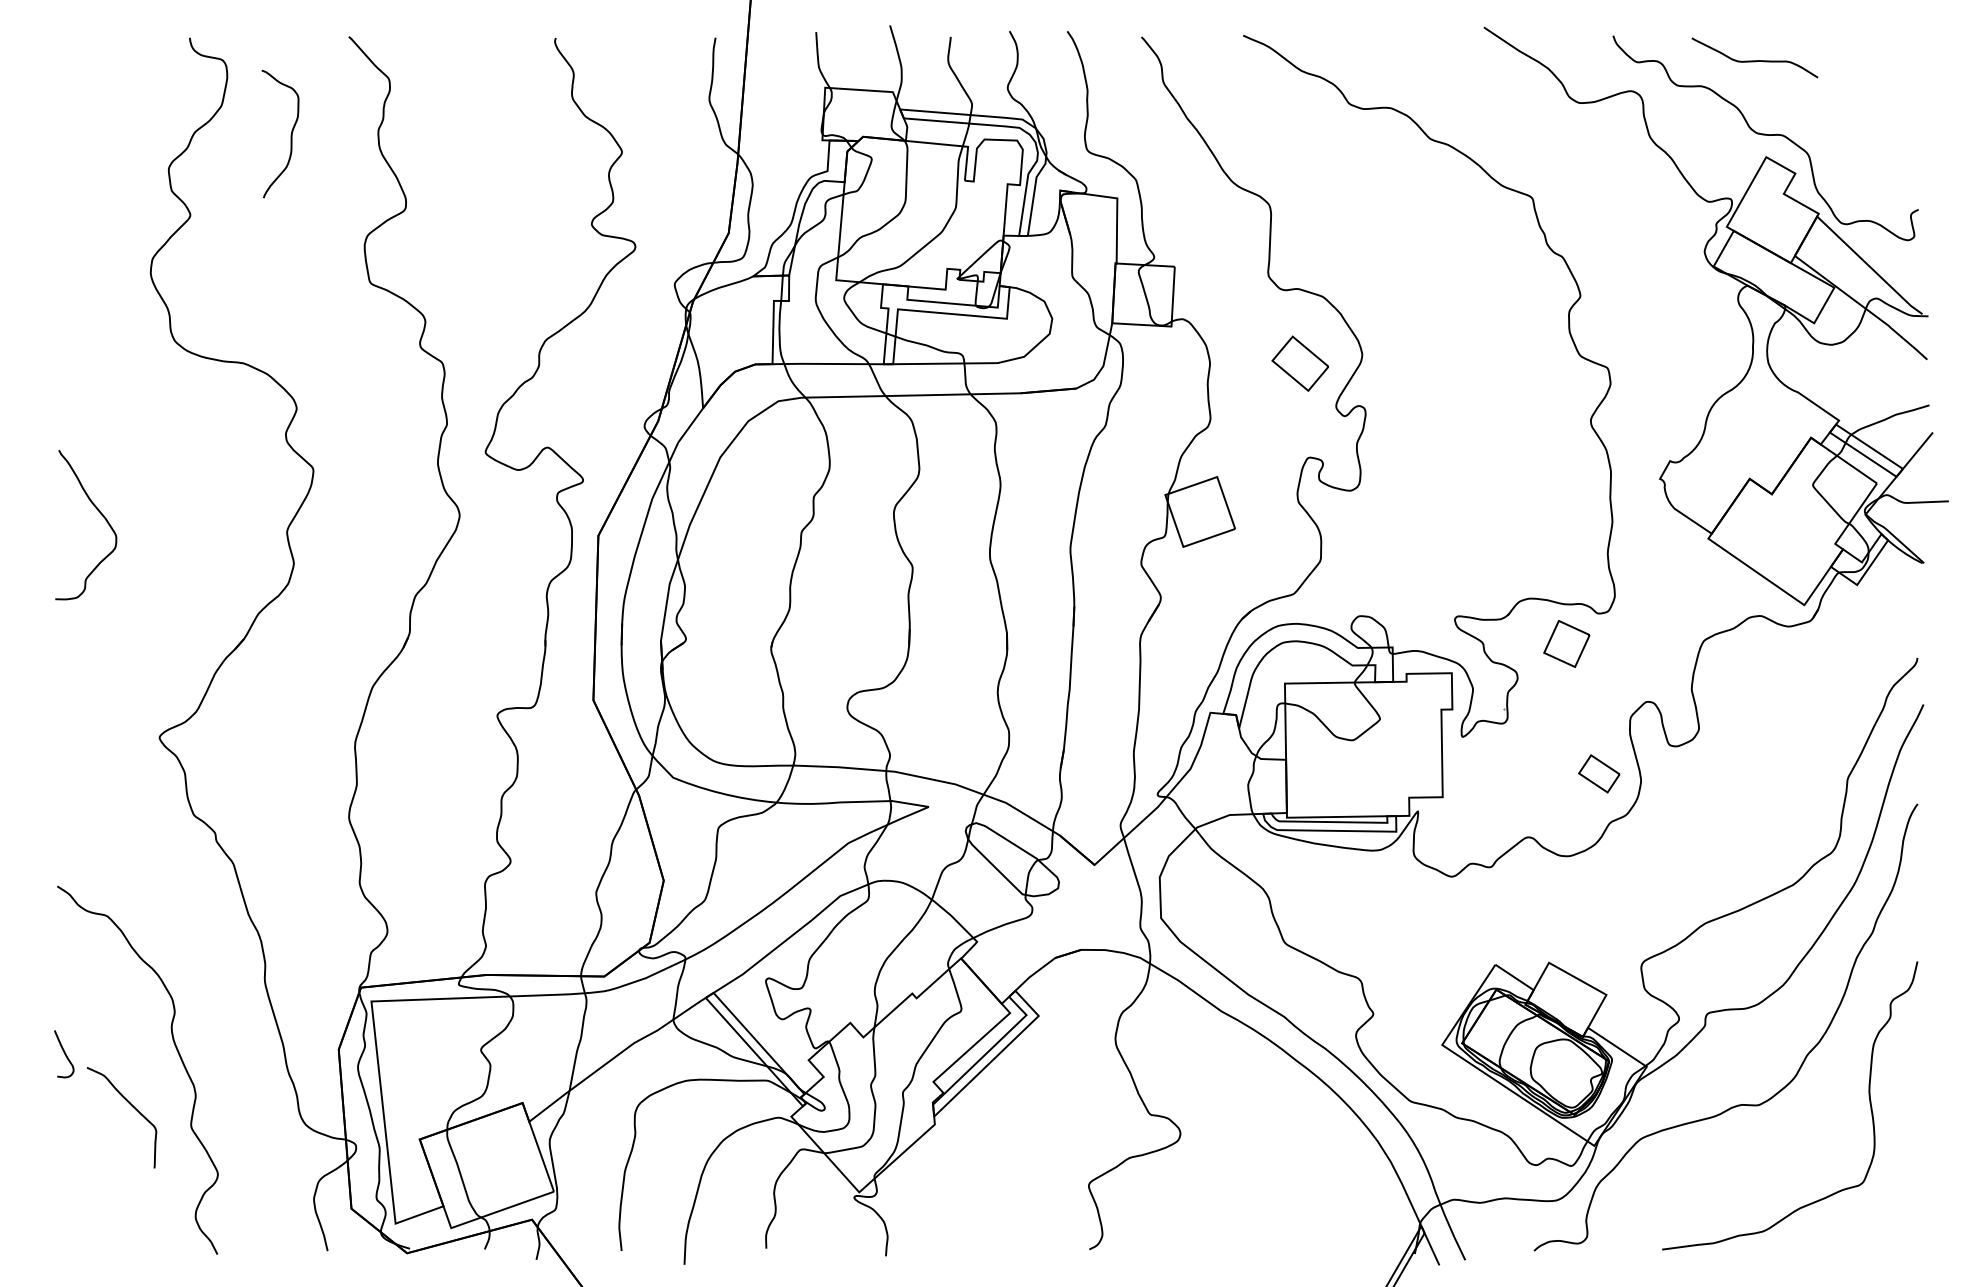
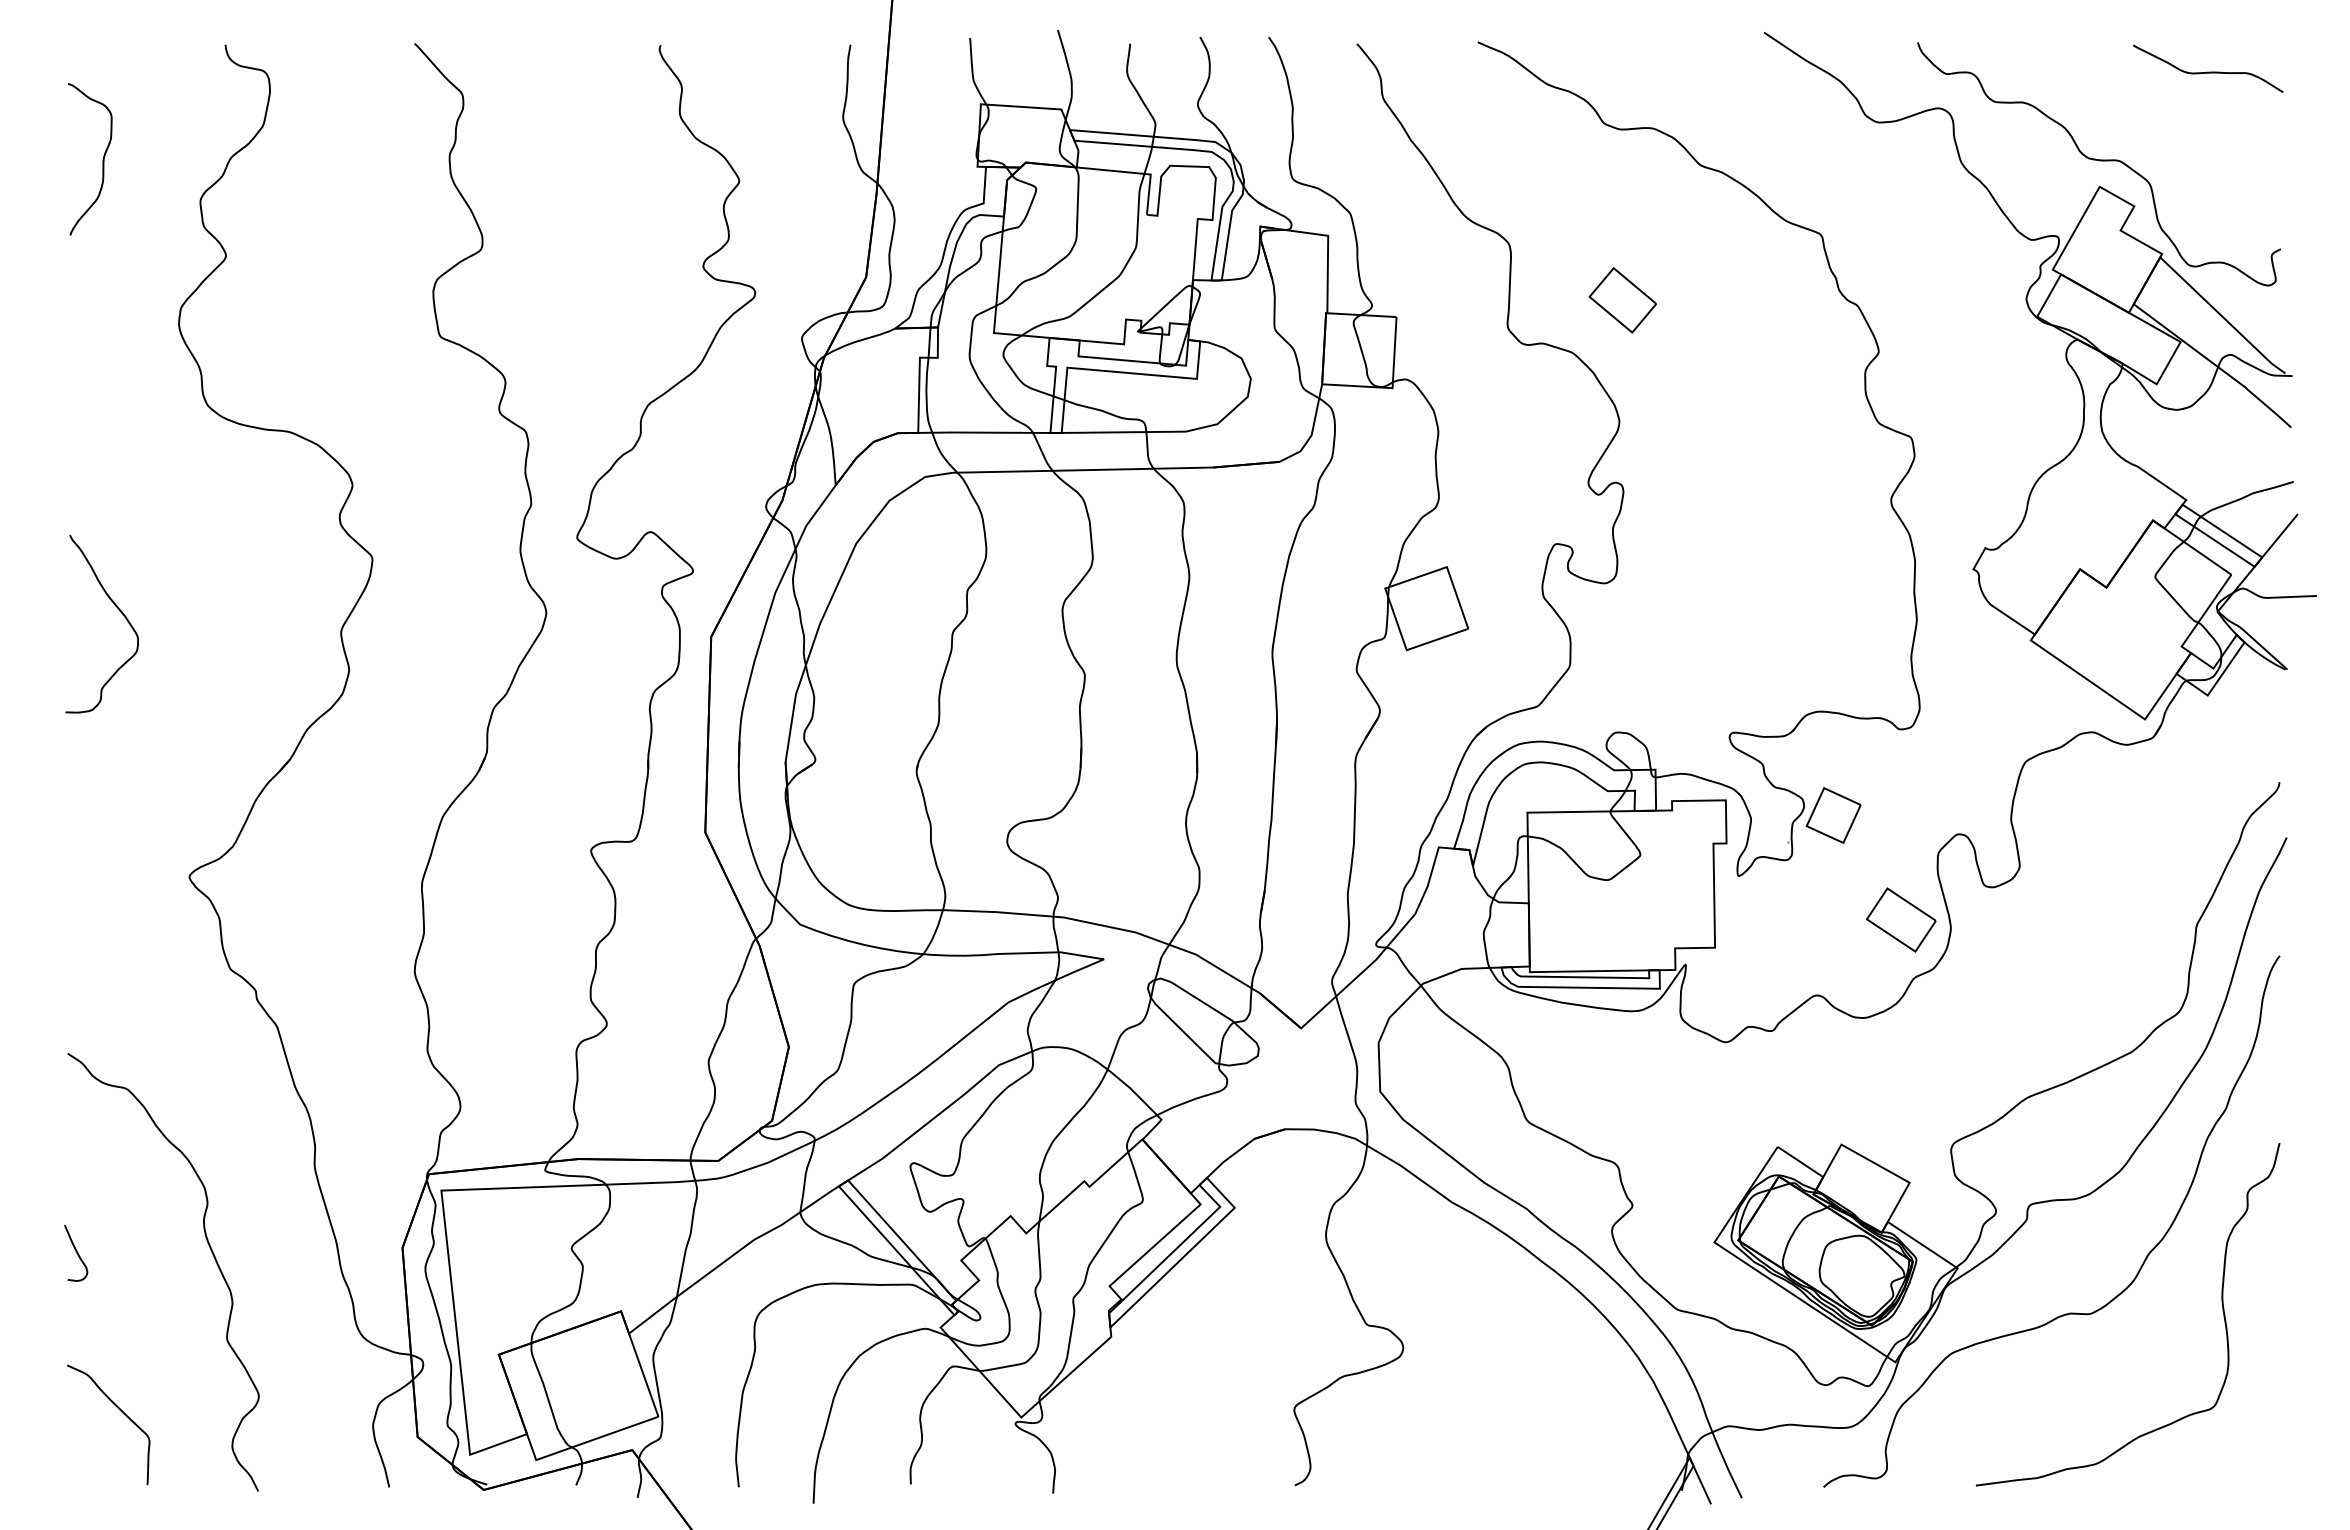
curve: (1755, 60) -> (2208, 71), moved
curve: (290, 134) -> (102, 159), moved
part: (1300, 363) -> (1622, 300), moved
part: (1566, 643) -> (1833, 815), moved
part: (1598, 773) -> (1900, 919), size x1.43
curve: (131, 1106) -> (120, 1411), moved

